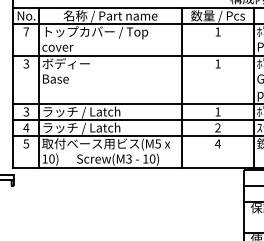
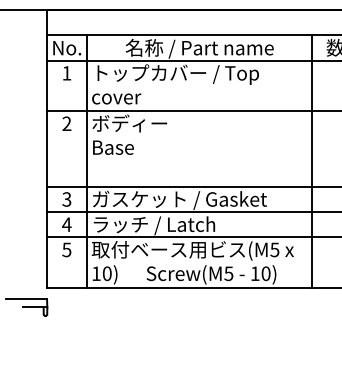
text: (26, 31) -> (67, 72), 7 -> 1
text: (26, 64) -> (67, 124), 3 -> 2
text: (98, 112) -> (180, 200), ラッチ / Latch -> ガスケット / Gasket
text: (128, 158) -> (228, 272), Screw(M3 -> Screw(M5

